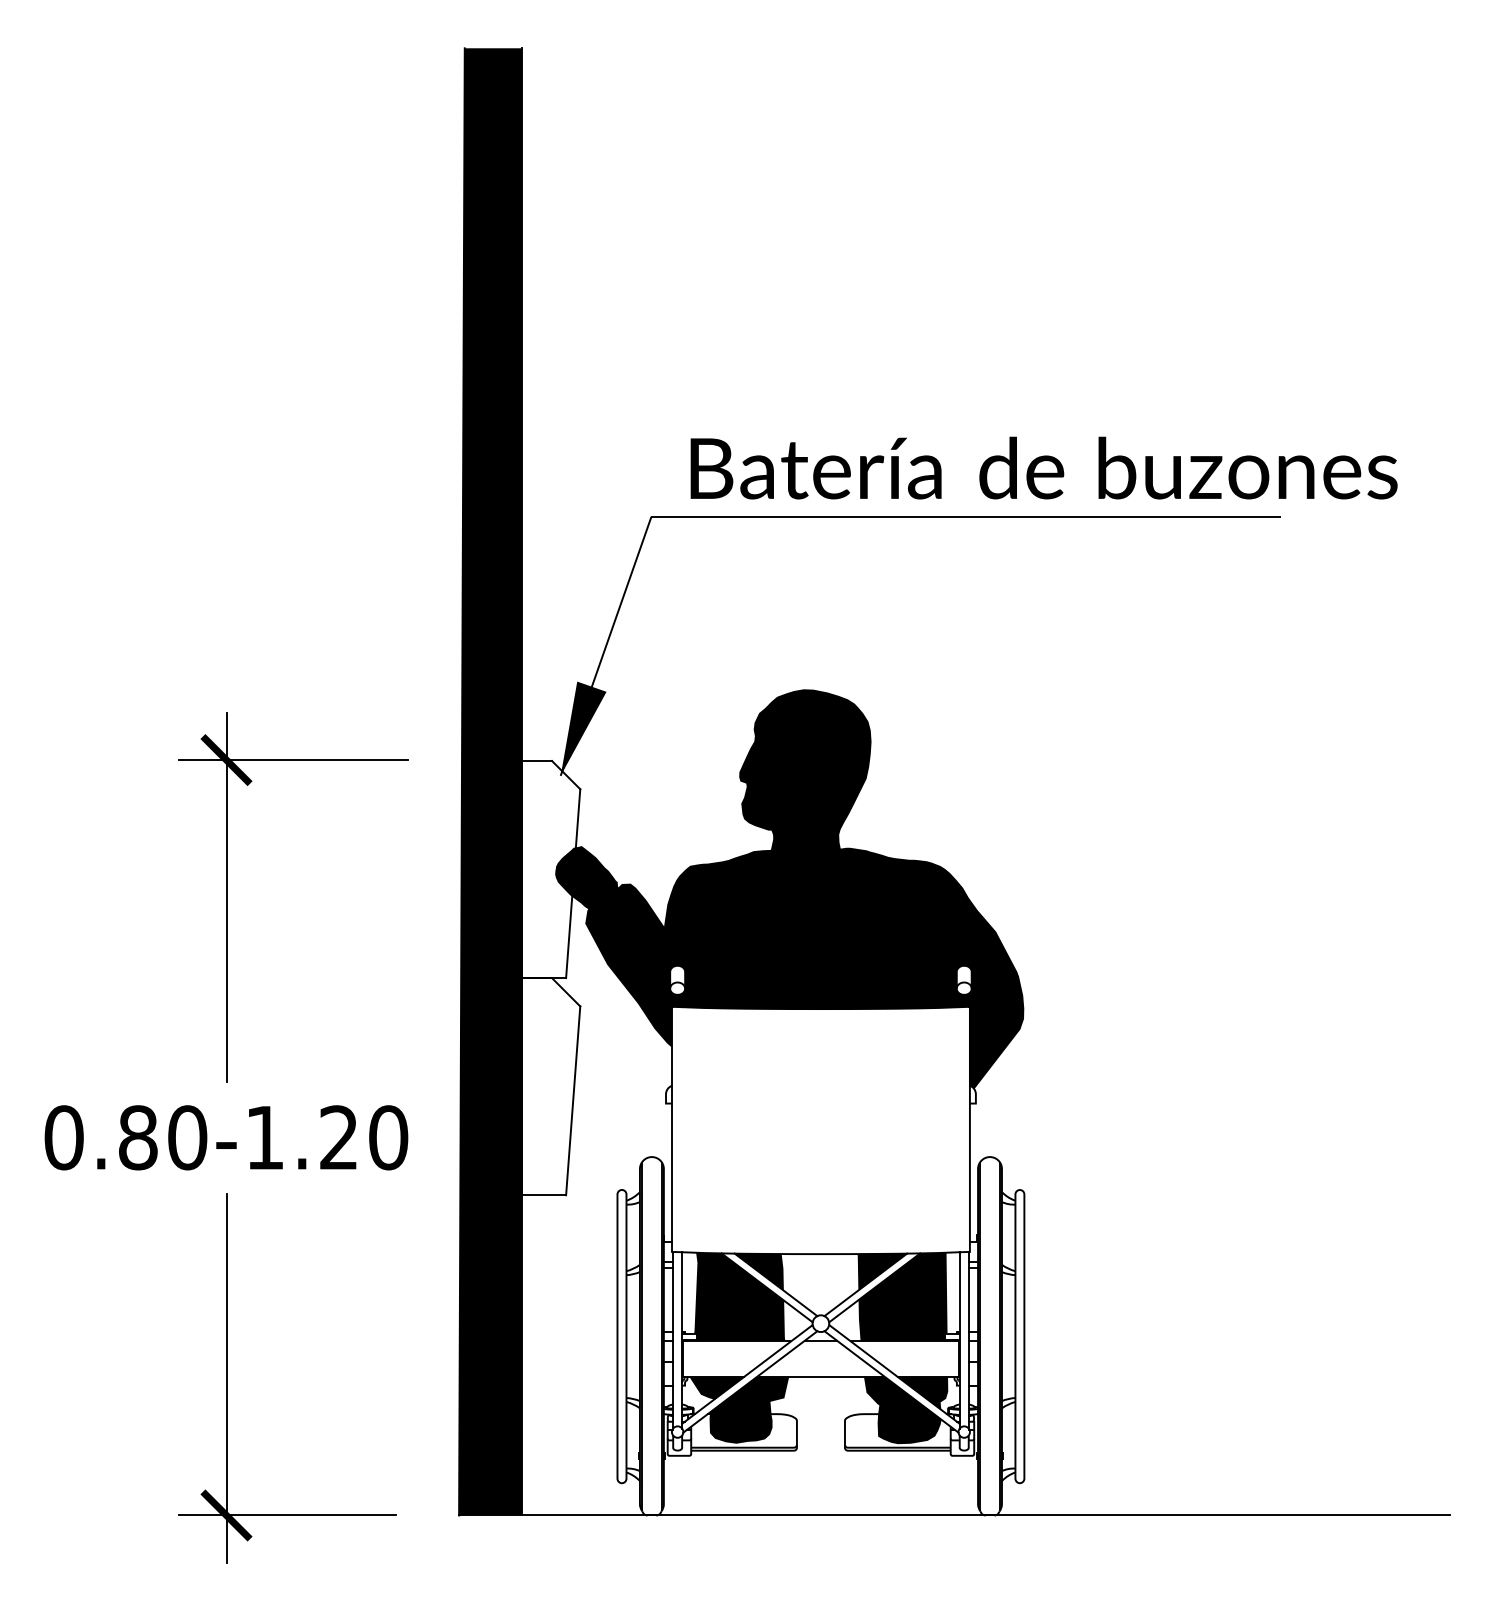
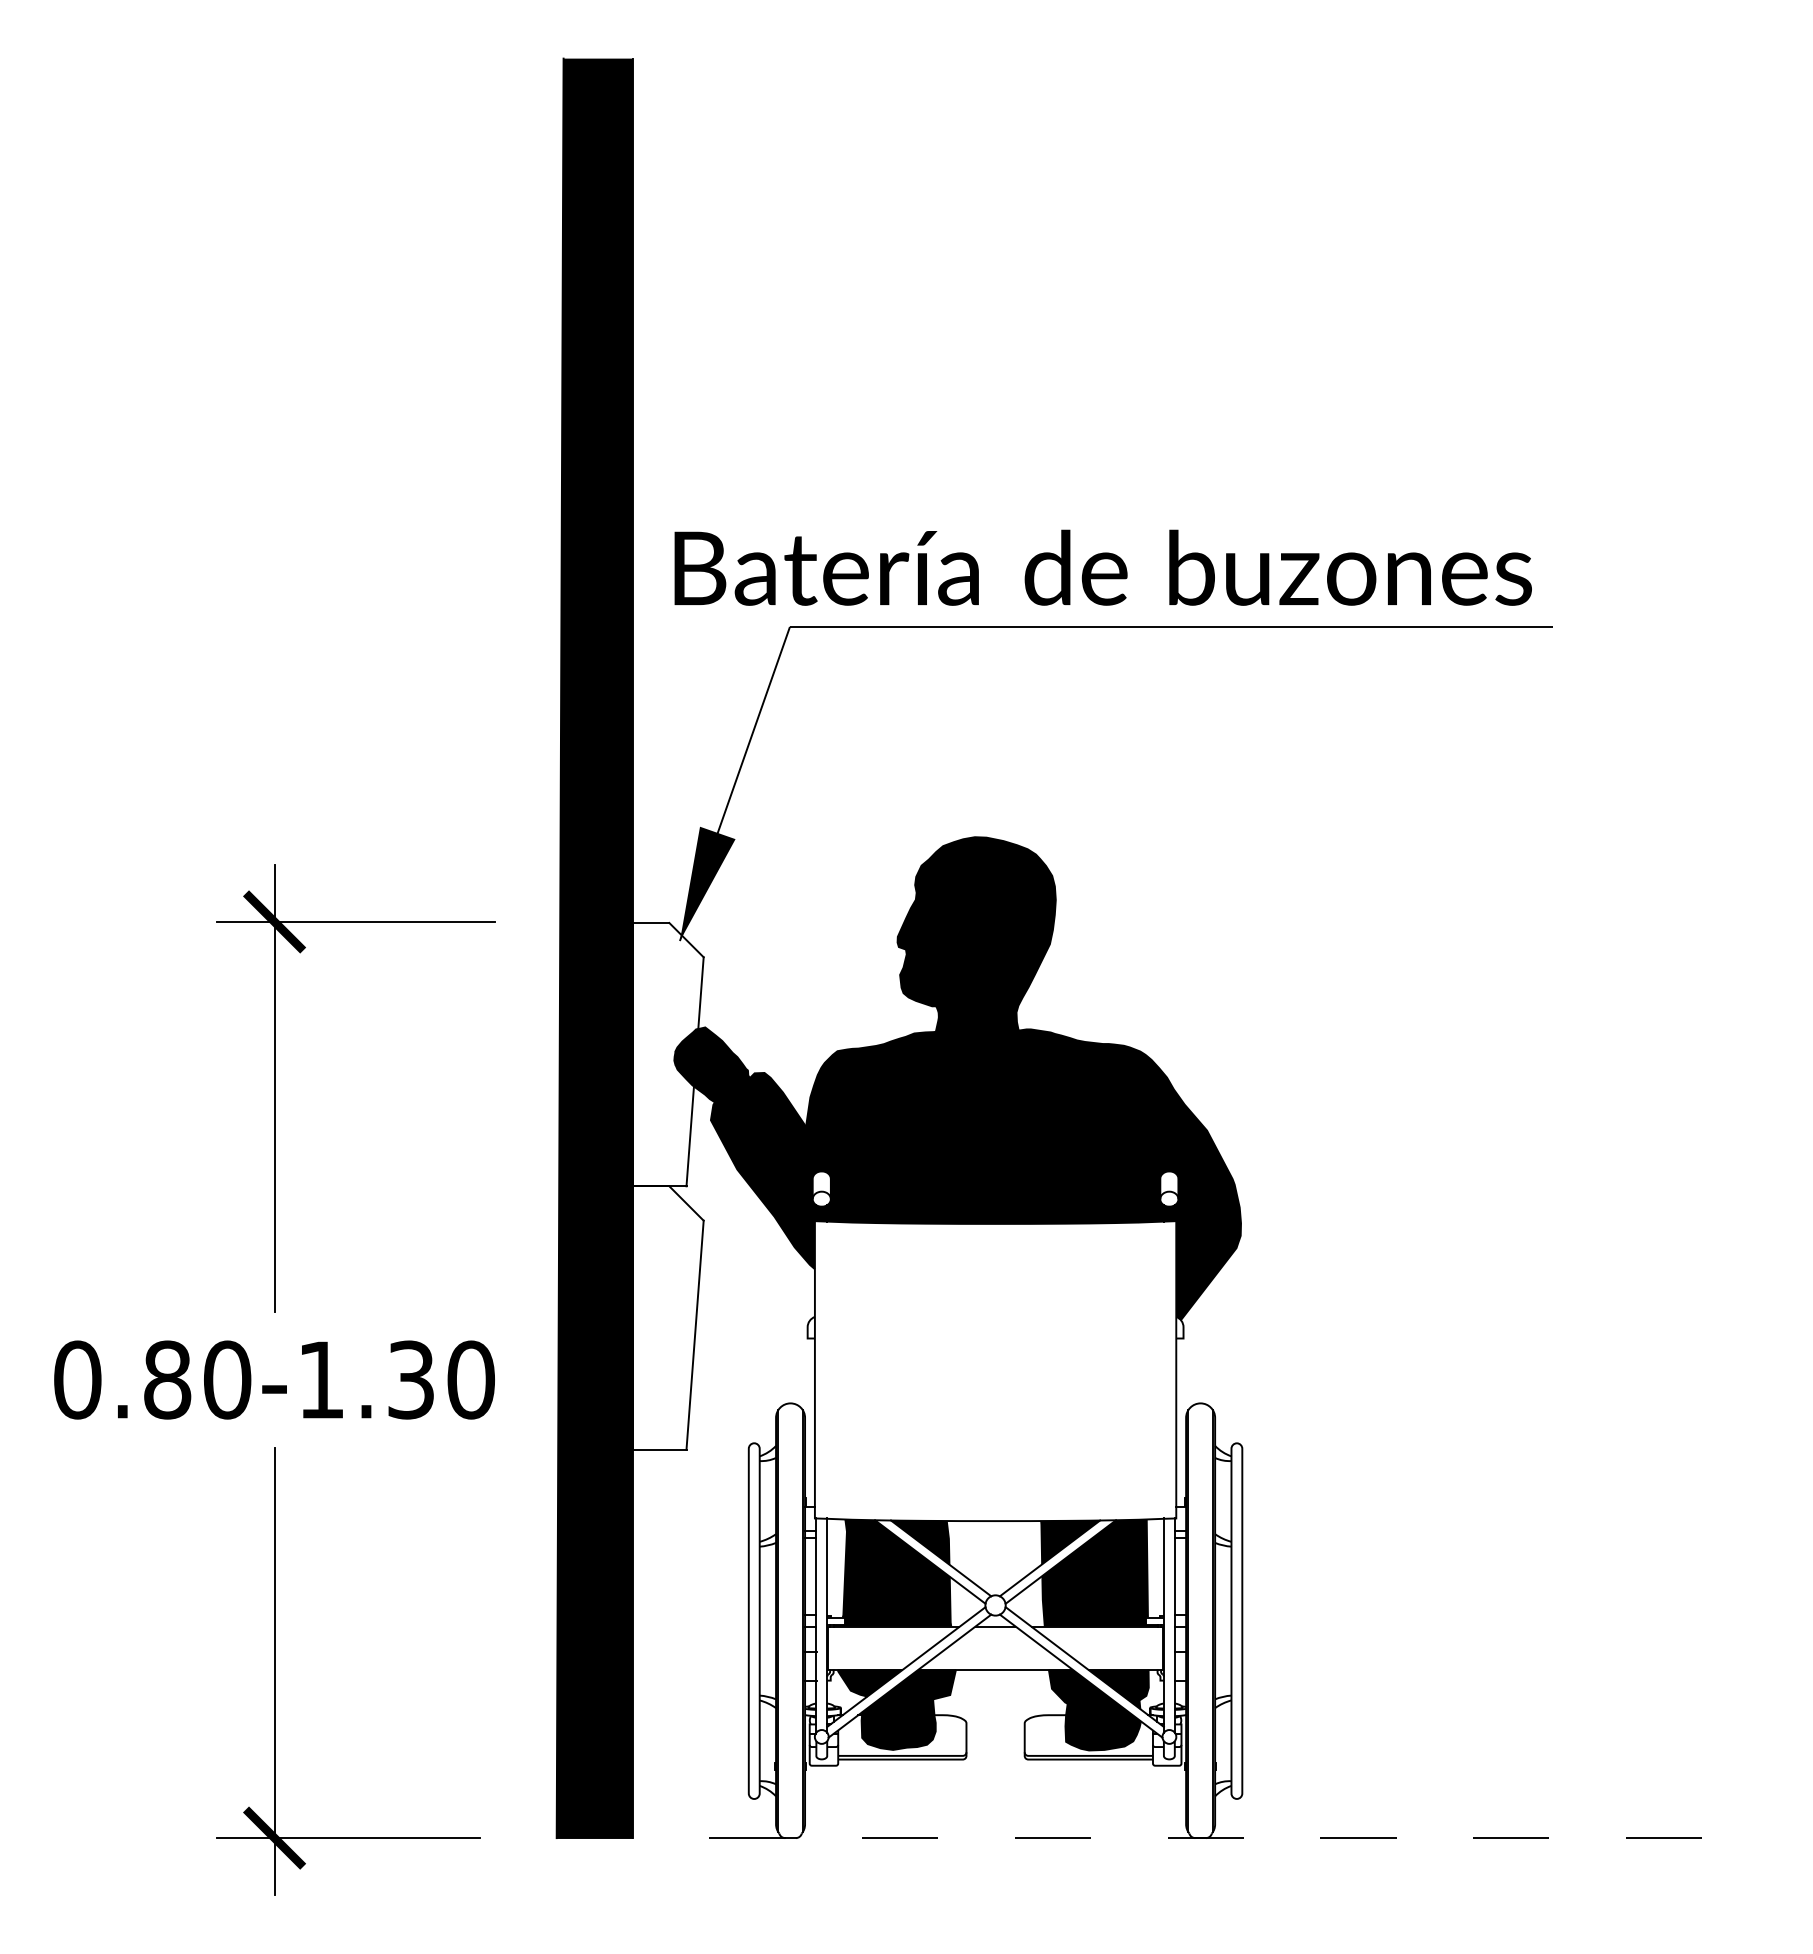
text: (1043, 467) -> (1102, 567), moved
text: (338, 1137) -> (410, 1379), 0.80-1.20 -> 0.80-1.30
line: (955, 1515) -> (1158, 1838), solid -> dashed

